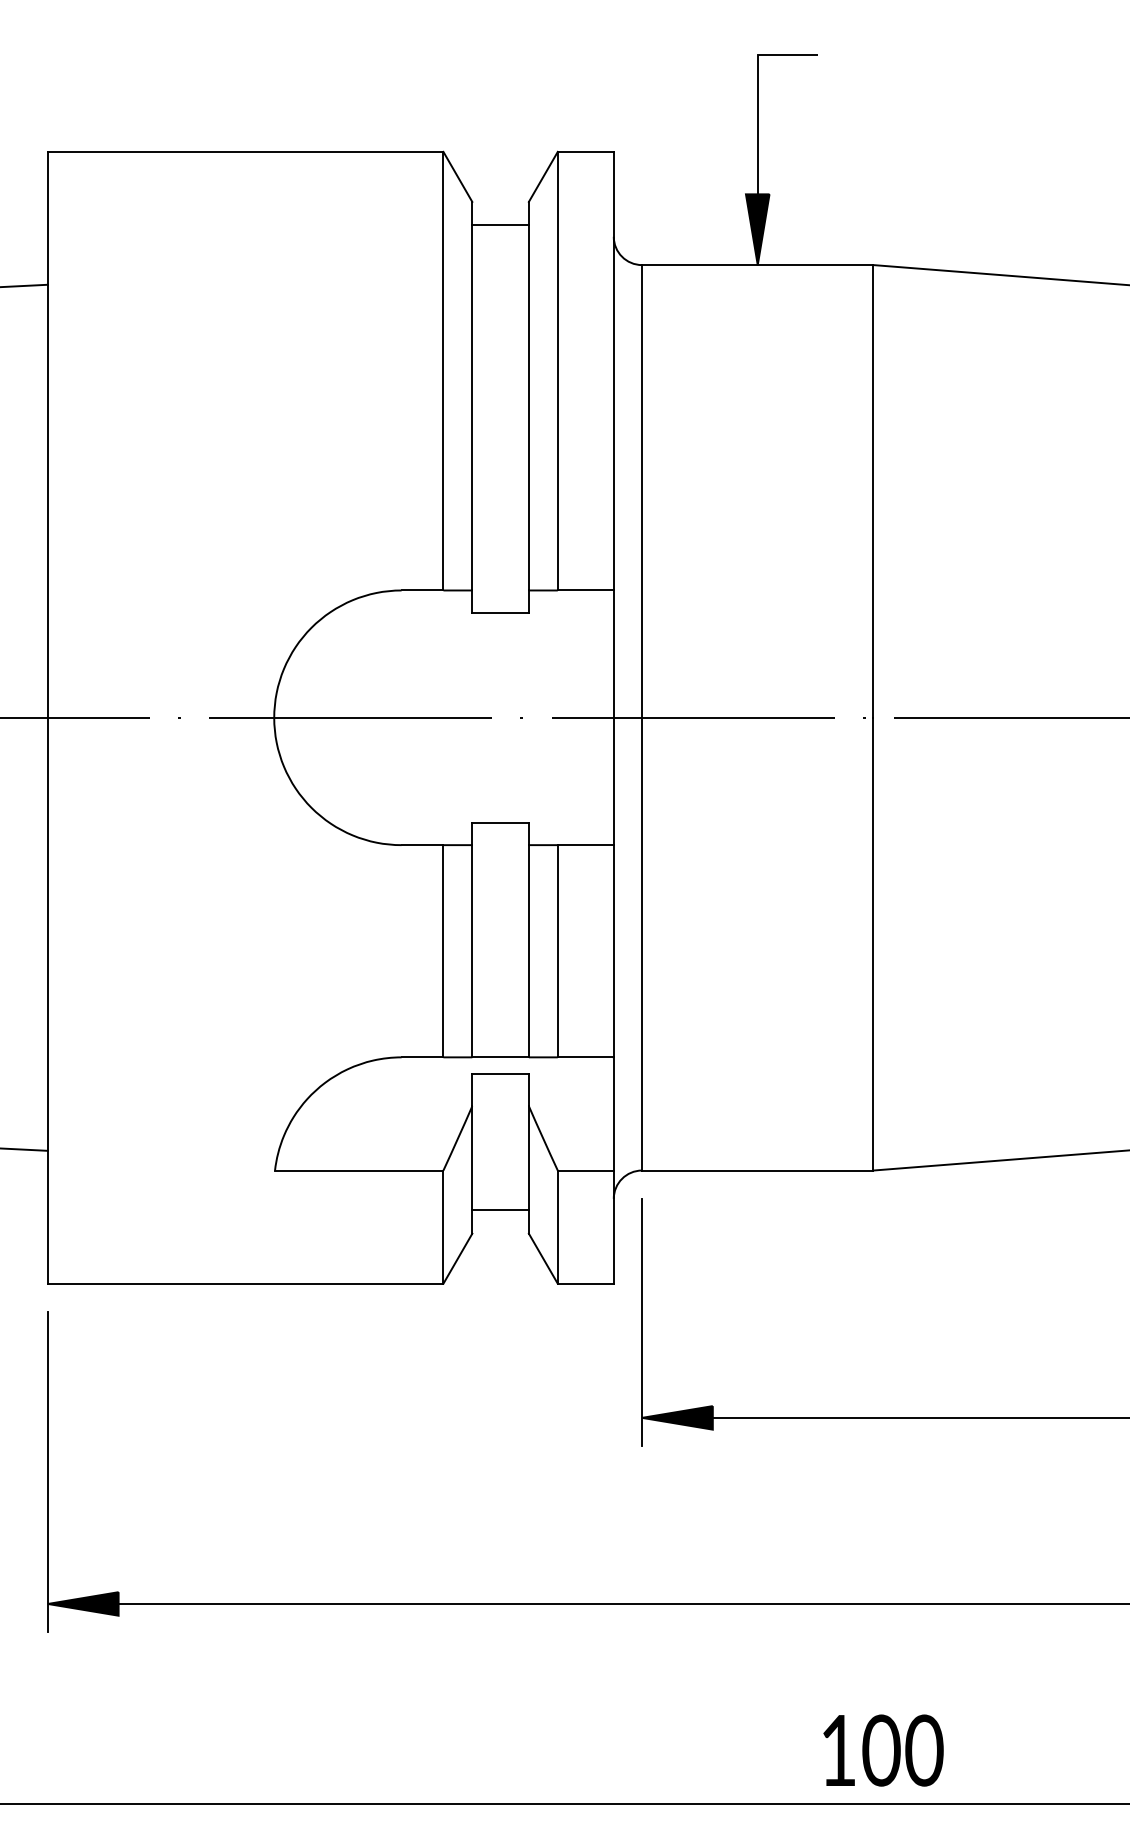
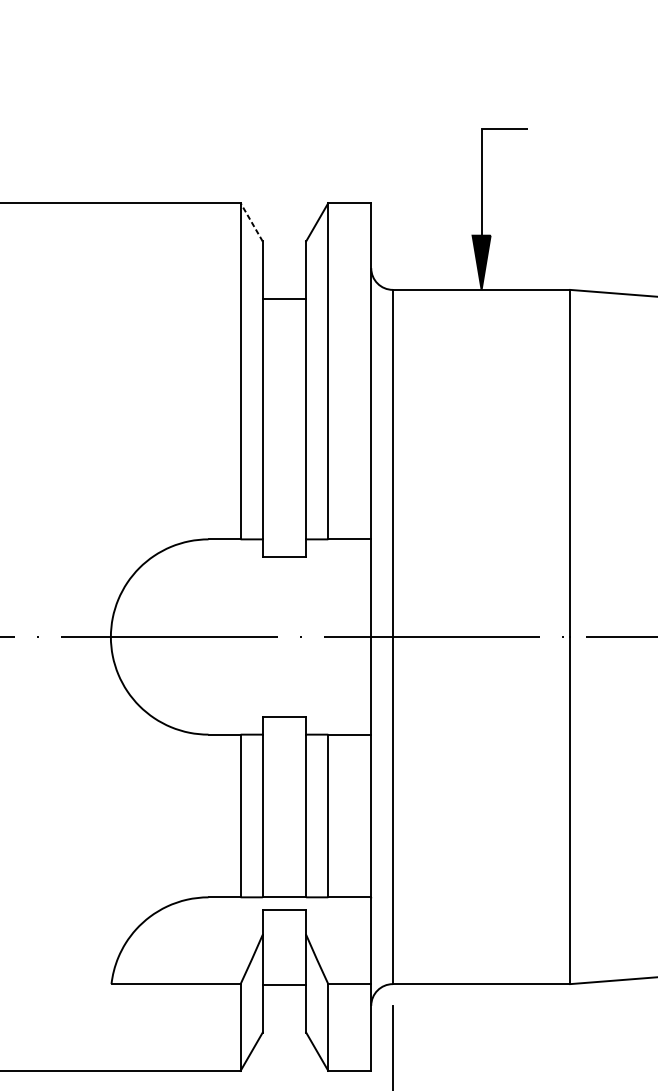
line: (457, 176) -> (251, 221), solid -> dashed
line: (500, 225) -> (284, 299), moved
line: (500, 1210) -> (284, 985), moved

